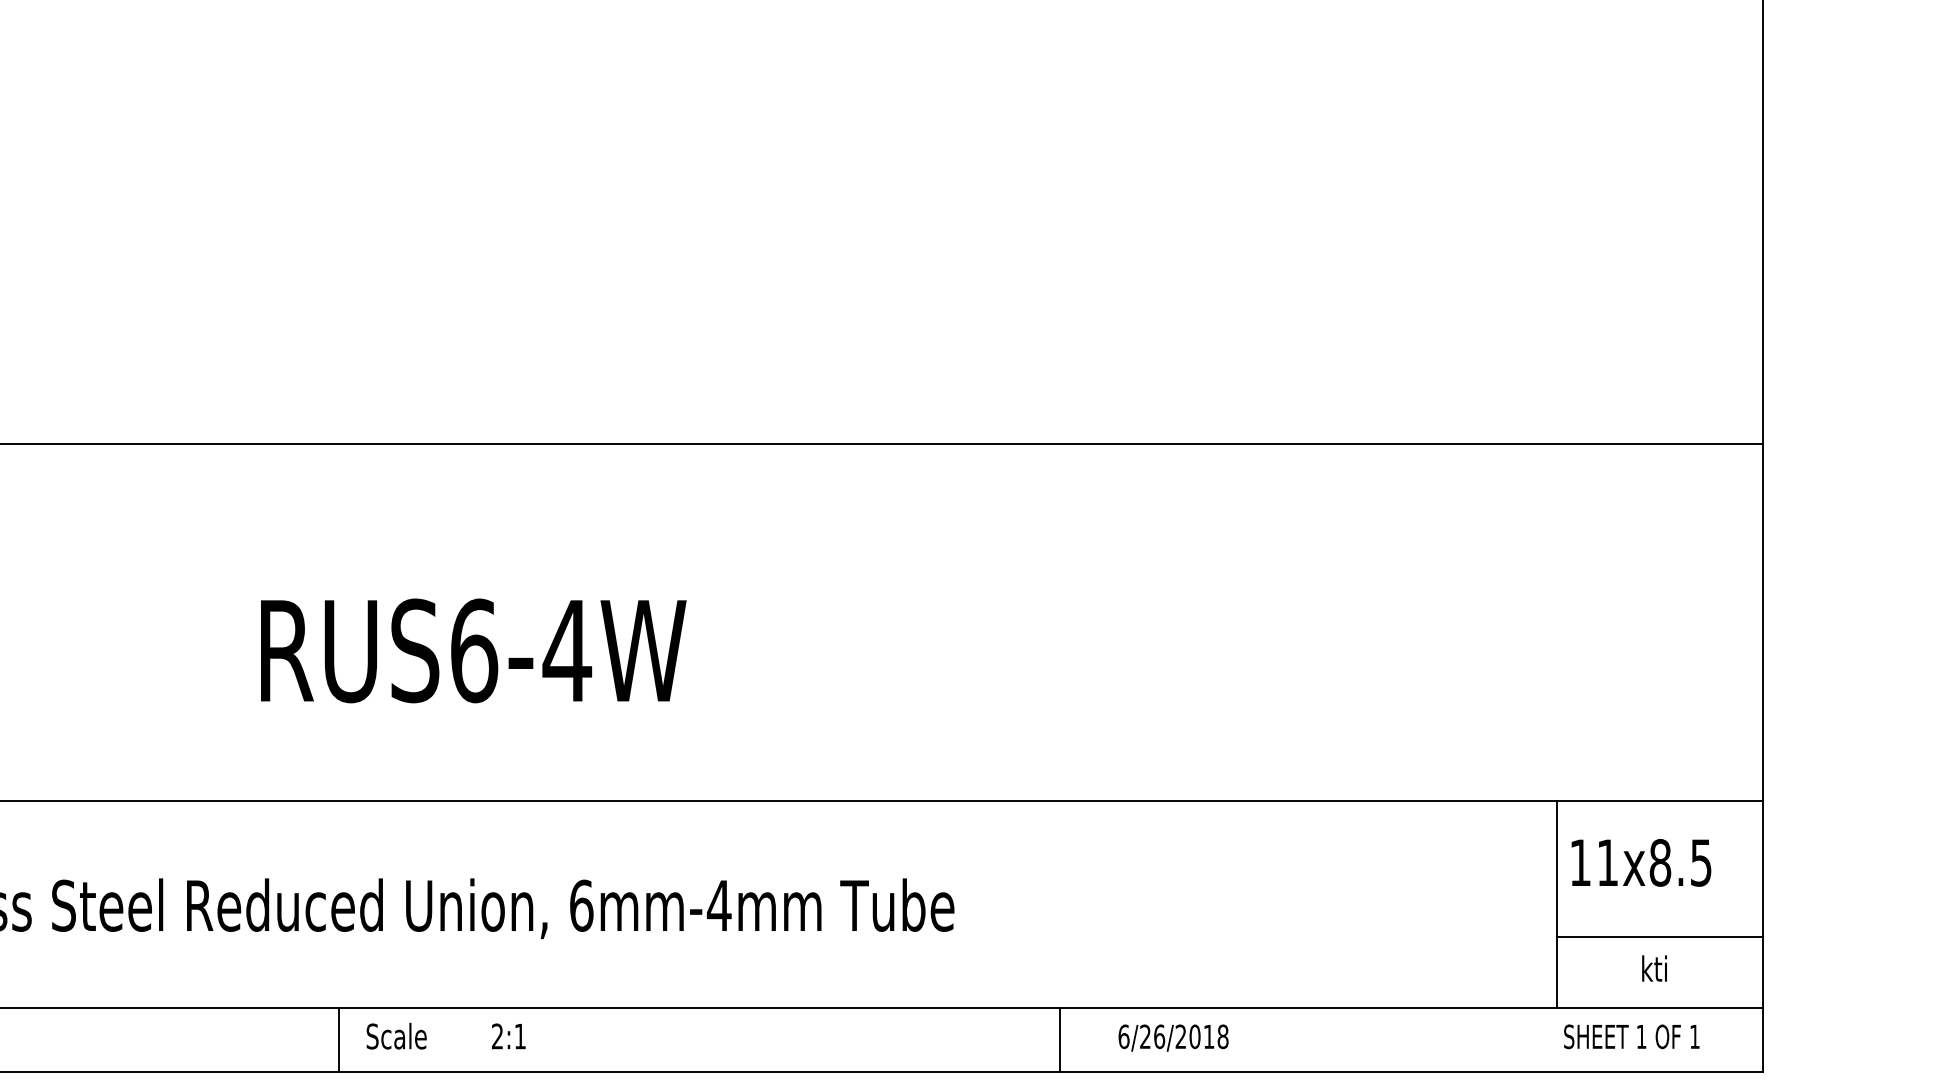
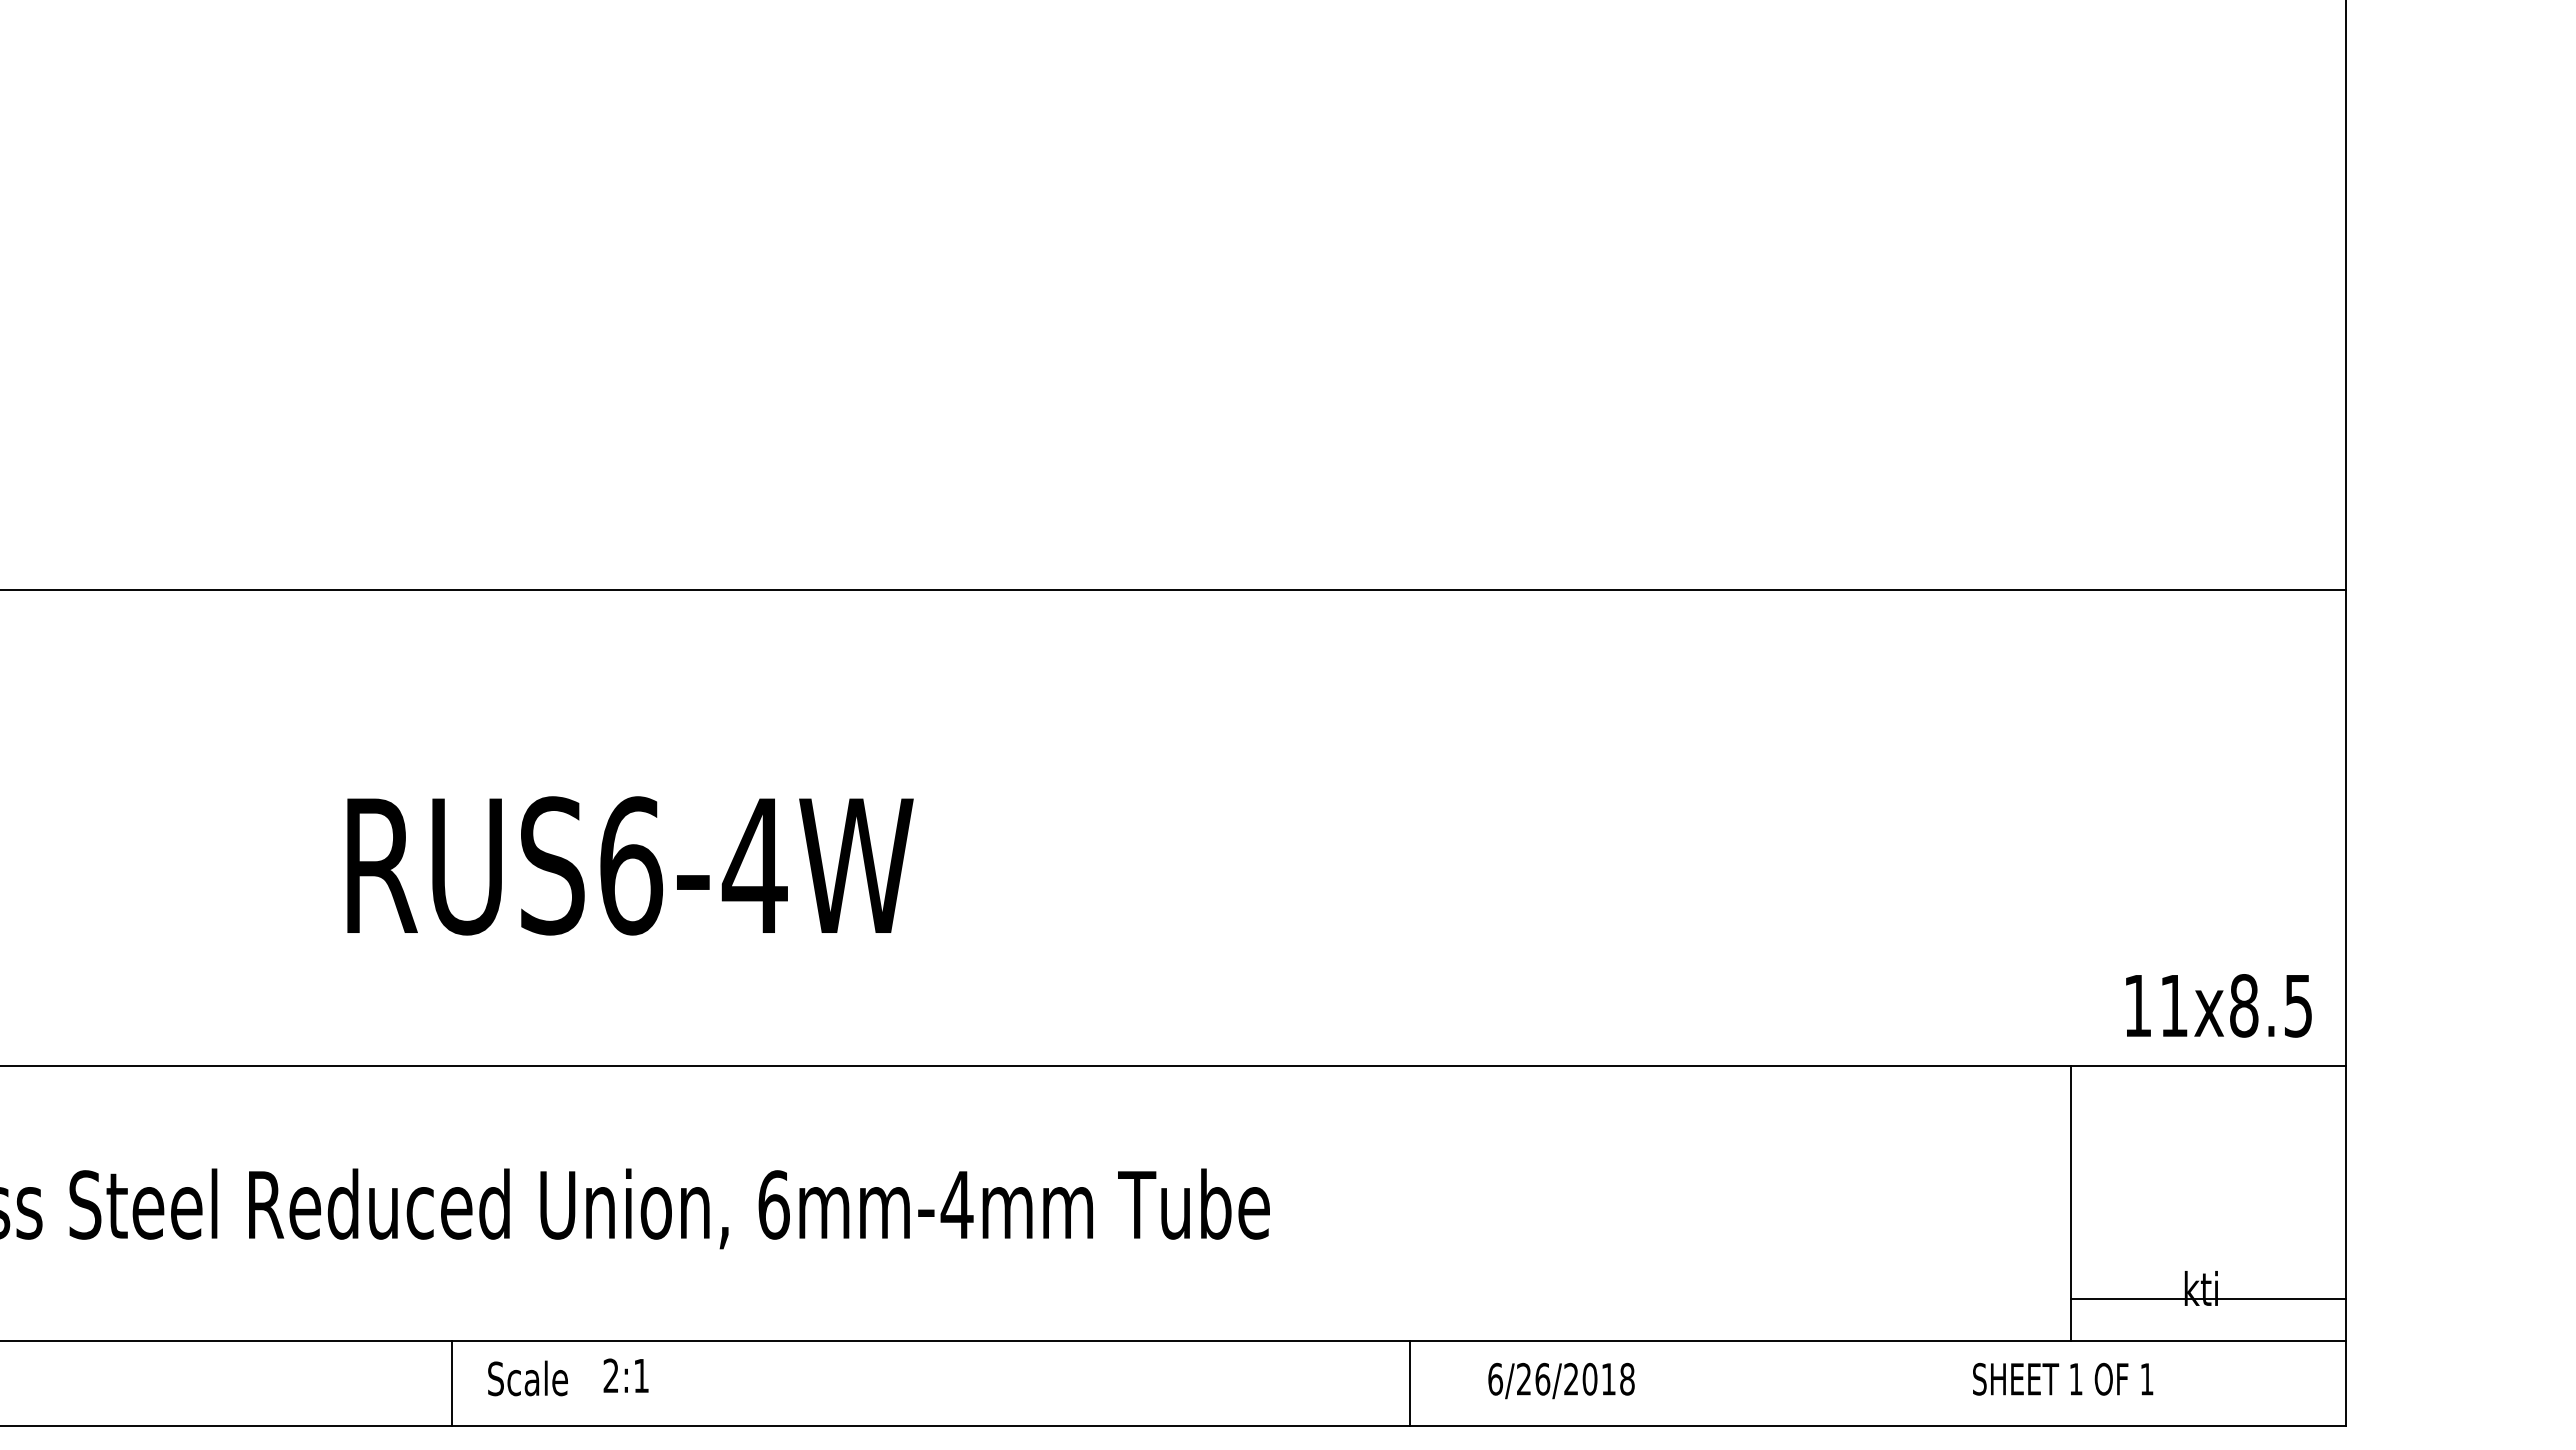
text: (1641, 862) -> (2218, 1005), moved
line: (1659, 936) -> (2208, 1298), moved
text: (508, 1036) -> (625, 1375), moved
text: (1632, 1036) -> (2063, 1379), moved

